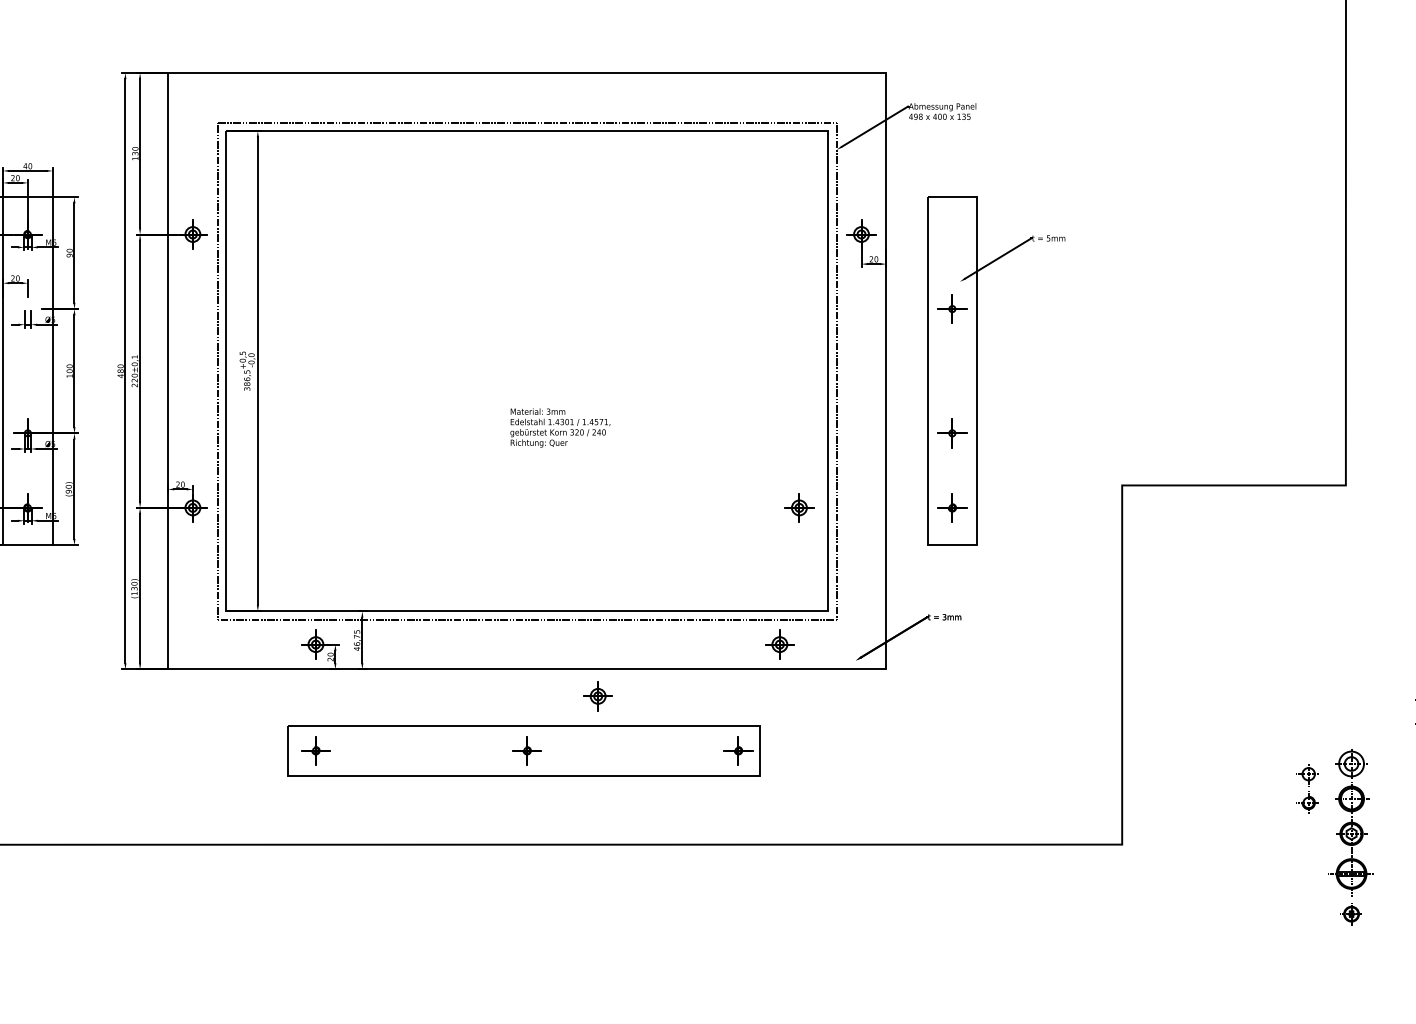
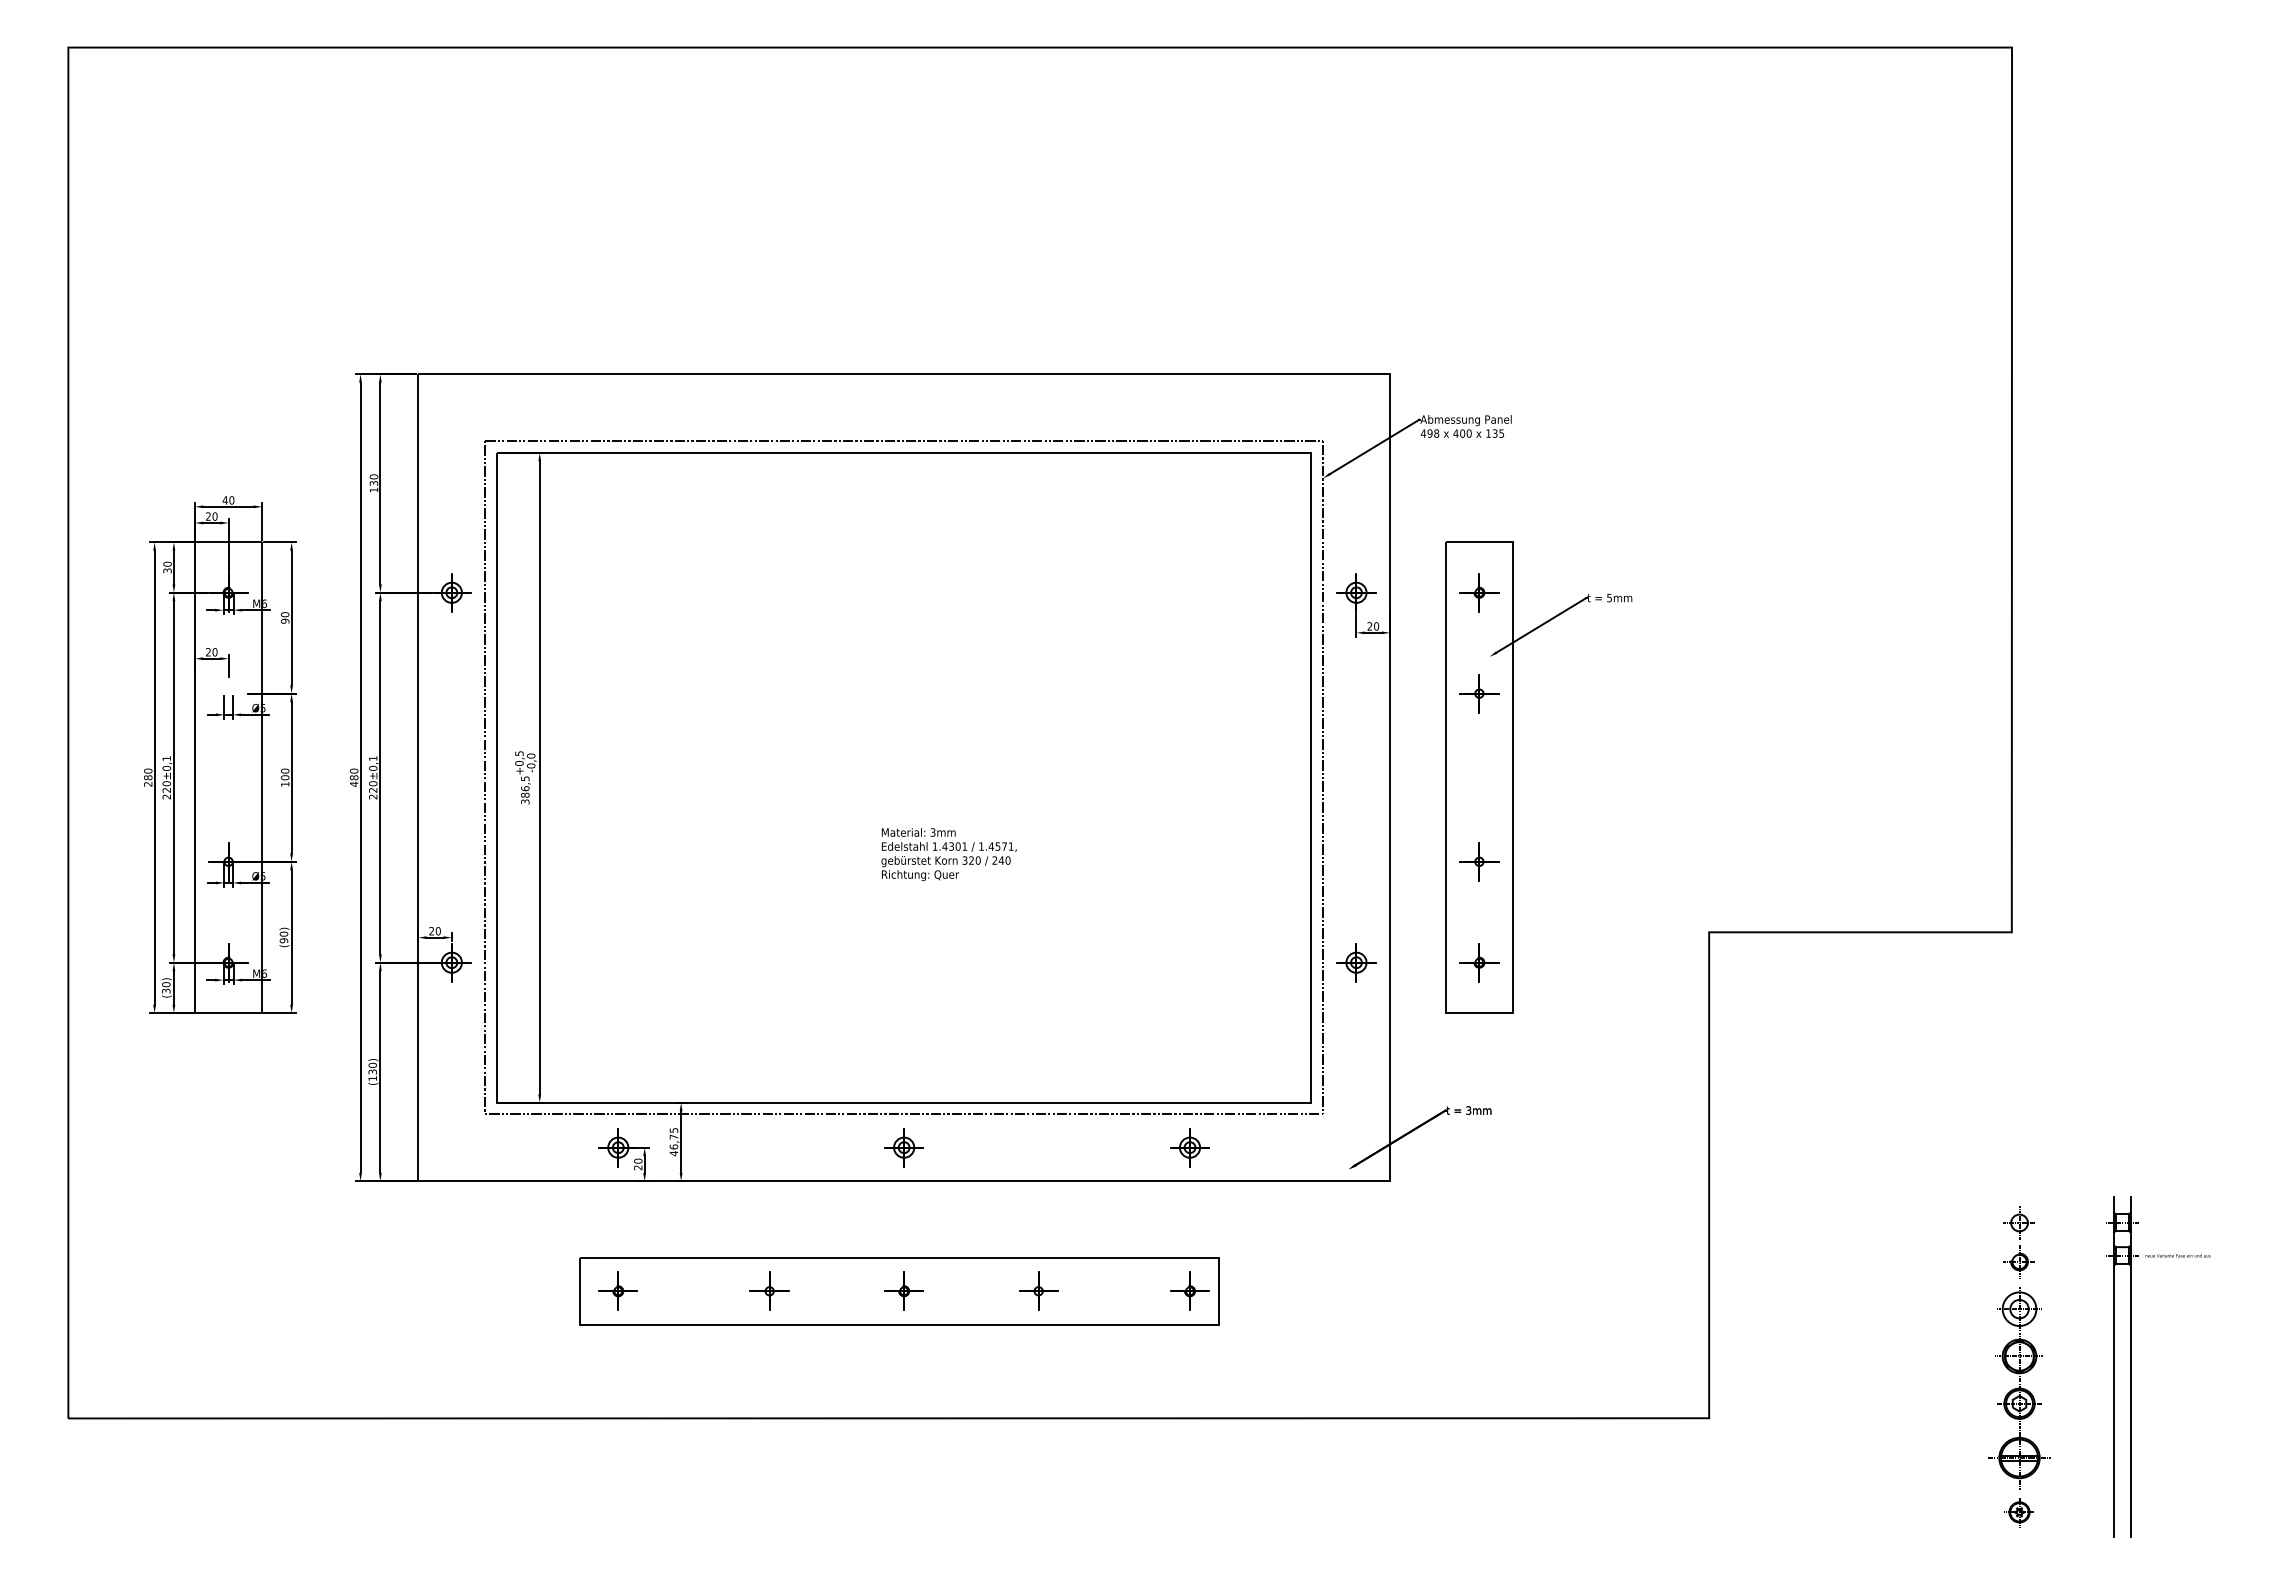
part: (952, 234) -> (1479, 592), added
part: (799, 507) -> (1356, 962), moved
part: (779, 644) -> (1189, 1147), moved
part: (597, 696) -> (903, 1147), moved
part: (427, 750) -> (769, 1290), added
part: (626, 750) -> (1038, 1290), added
part: (1307, 788) -> (2018, 1242), moved

